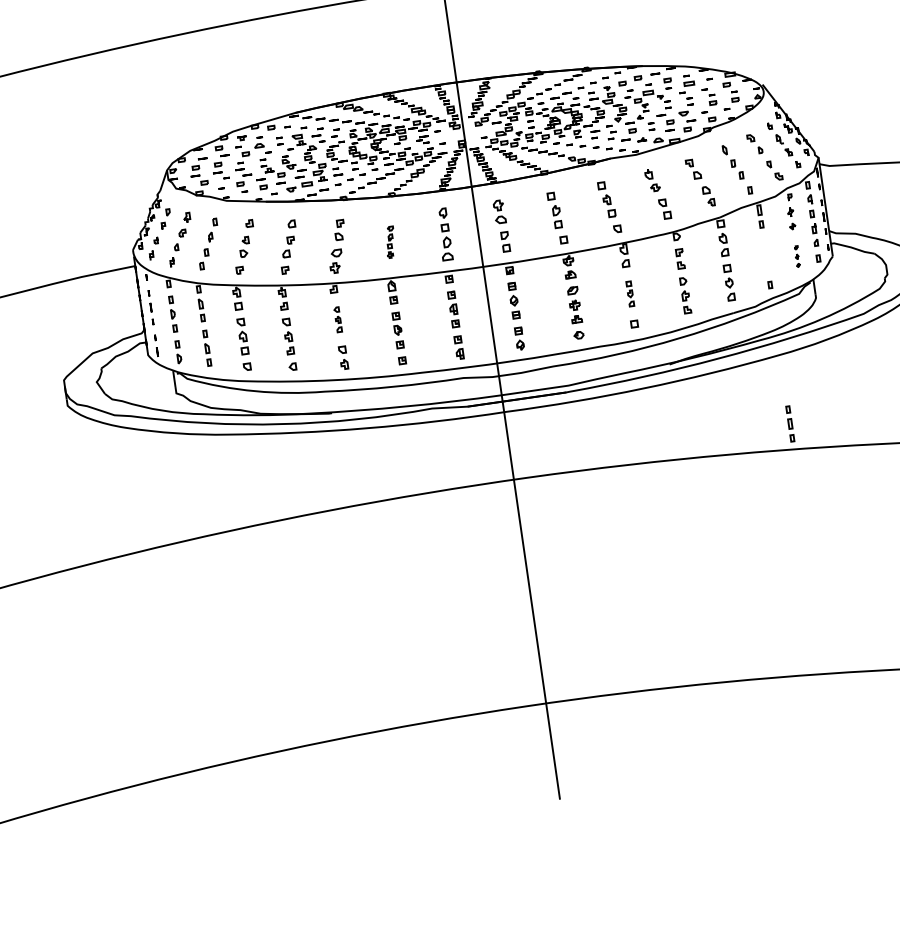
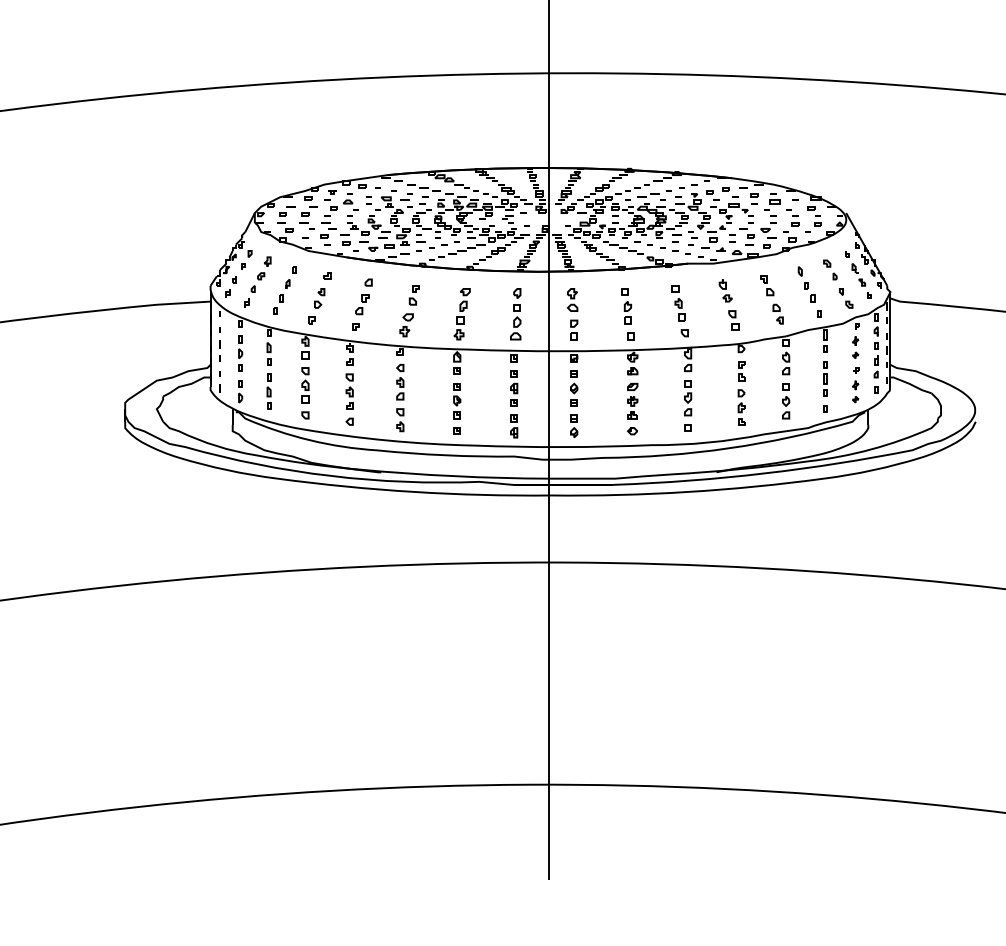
part: (389, 242) -> (461, 314), size x1.67
part: (796, 256) -> (855, 385), size x1.67
part: (630, 294) -> (688, 398), size x1.43
part: (338, 319) -> (400, 382), size x1.43
line: (789, 423) -> (824, 378), moved

